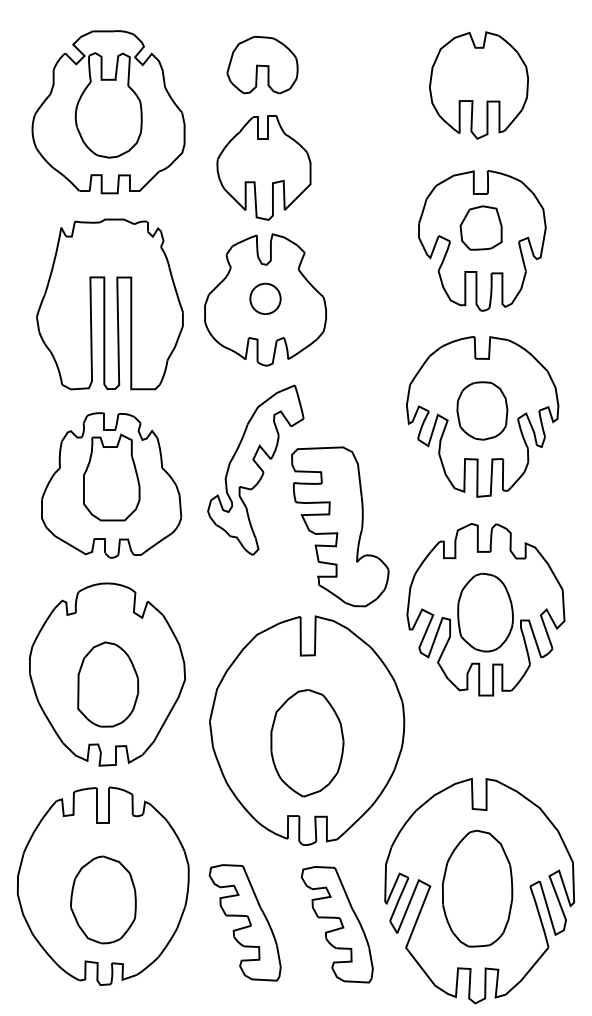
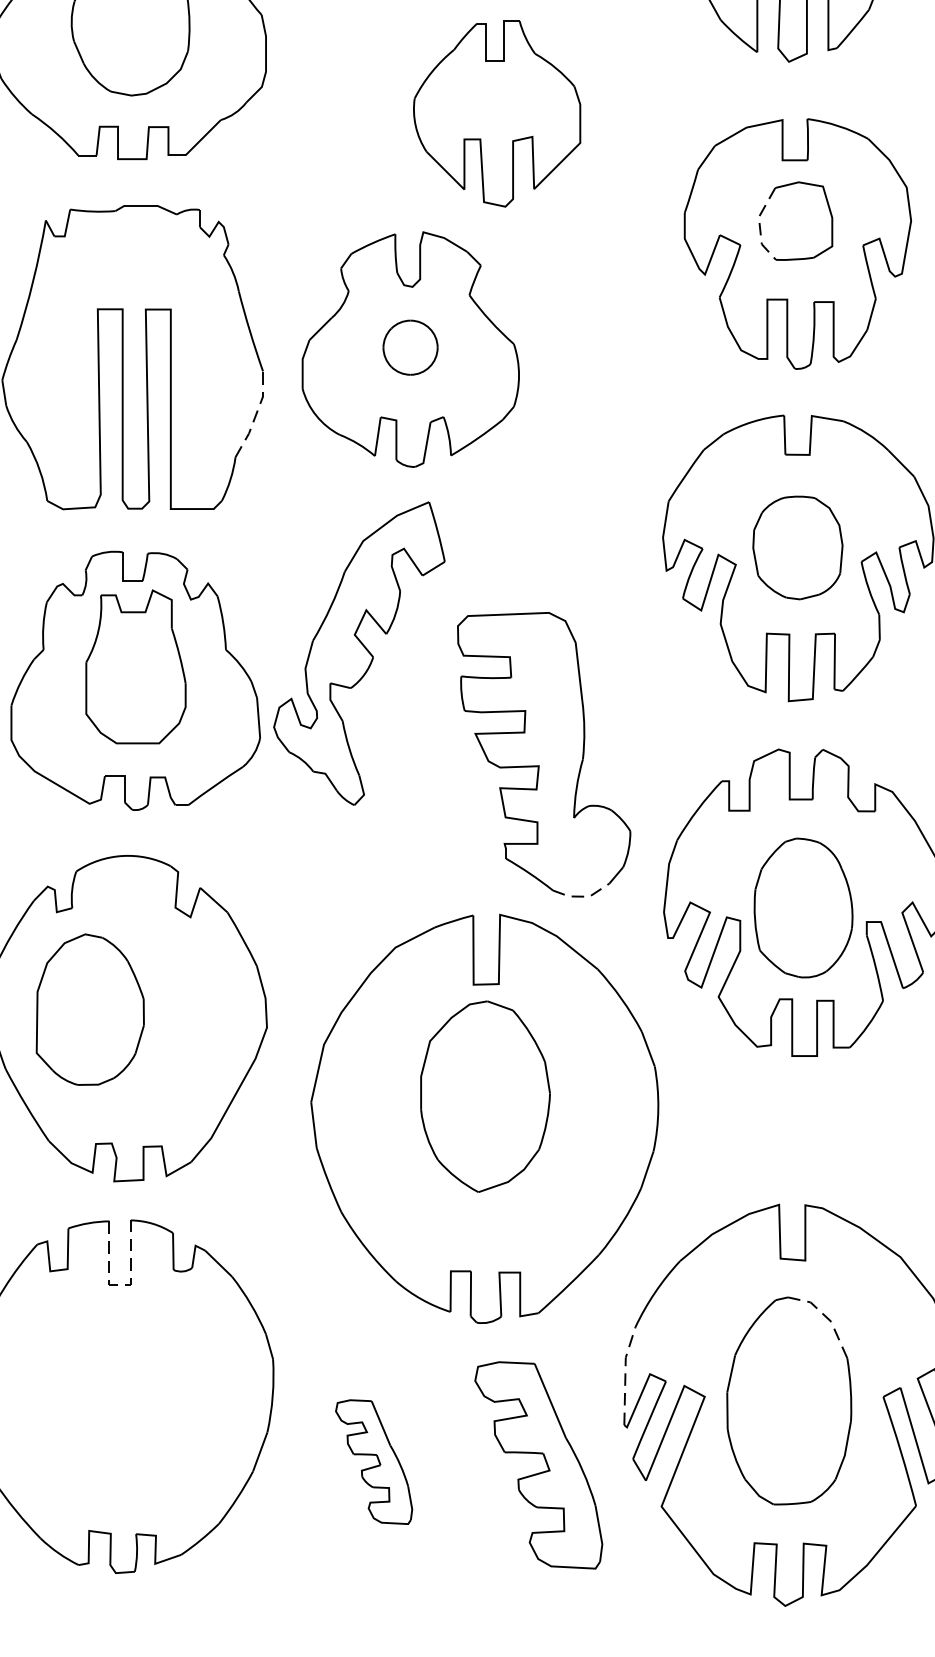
part: (263, 167) -> (496, 113), moved
line: (461, 230) -> (760, 225), solid -> dashed
line: (178, 337) -> (255, 416), solid -> dashed
part: (255, 469) -> (358, 652), moved
line: (361, 606) -> (581, 897), solid -> dashed
part: (108, 684) -> (90, 1009), moved
part: (307, 743) -> (485, 1097), moved
line: (102, 823) -> (119, 1284), solid -> dashed
line: (498, 842) -> (826, 1318), solid -> dashed
line: (385, 873) -> (624, 1373), solid -> dashed
part: (103, 899) -> (121, 1420), removed
part: (244, 922) -> (373, 1461), size x0.6

